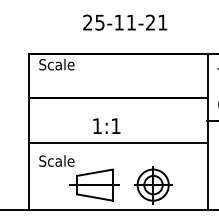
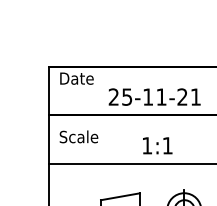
text: (125, 22) -> (155, 96), moved
text: (56, 64) -> (78, 78), Scale -> Date
text: (106, 125) -> (157, 145), moved
text: (56, 160) -> (78, 136), moved

